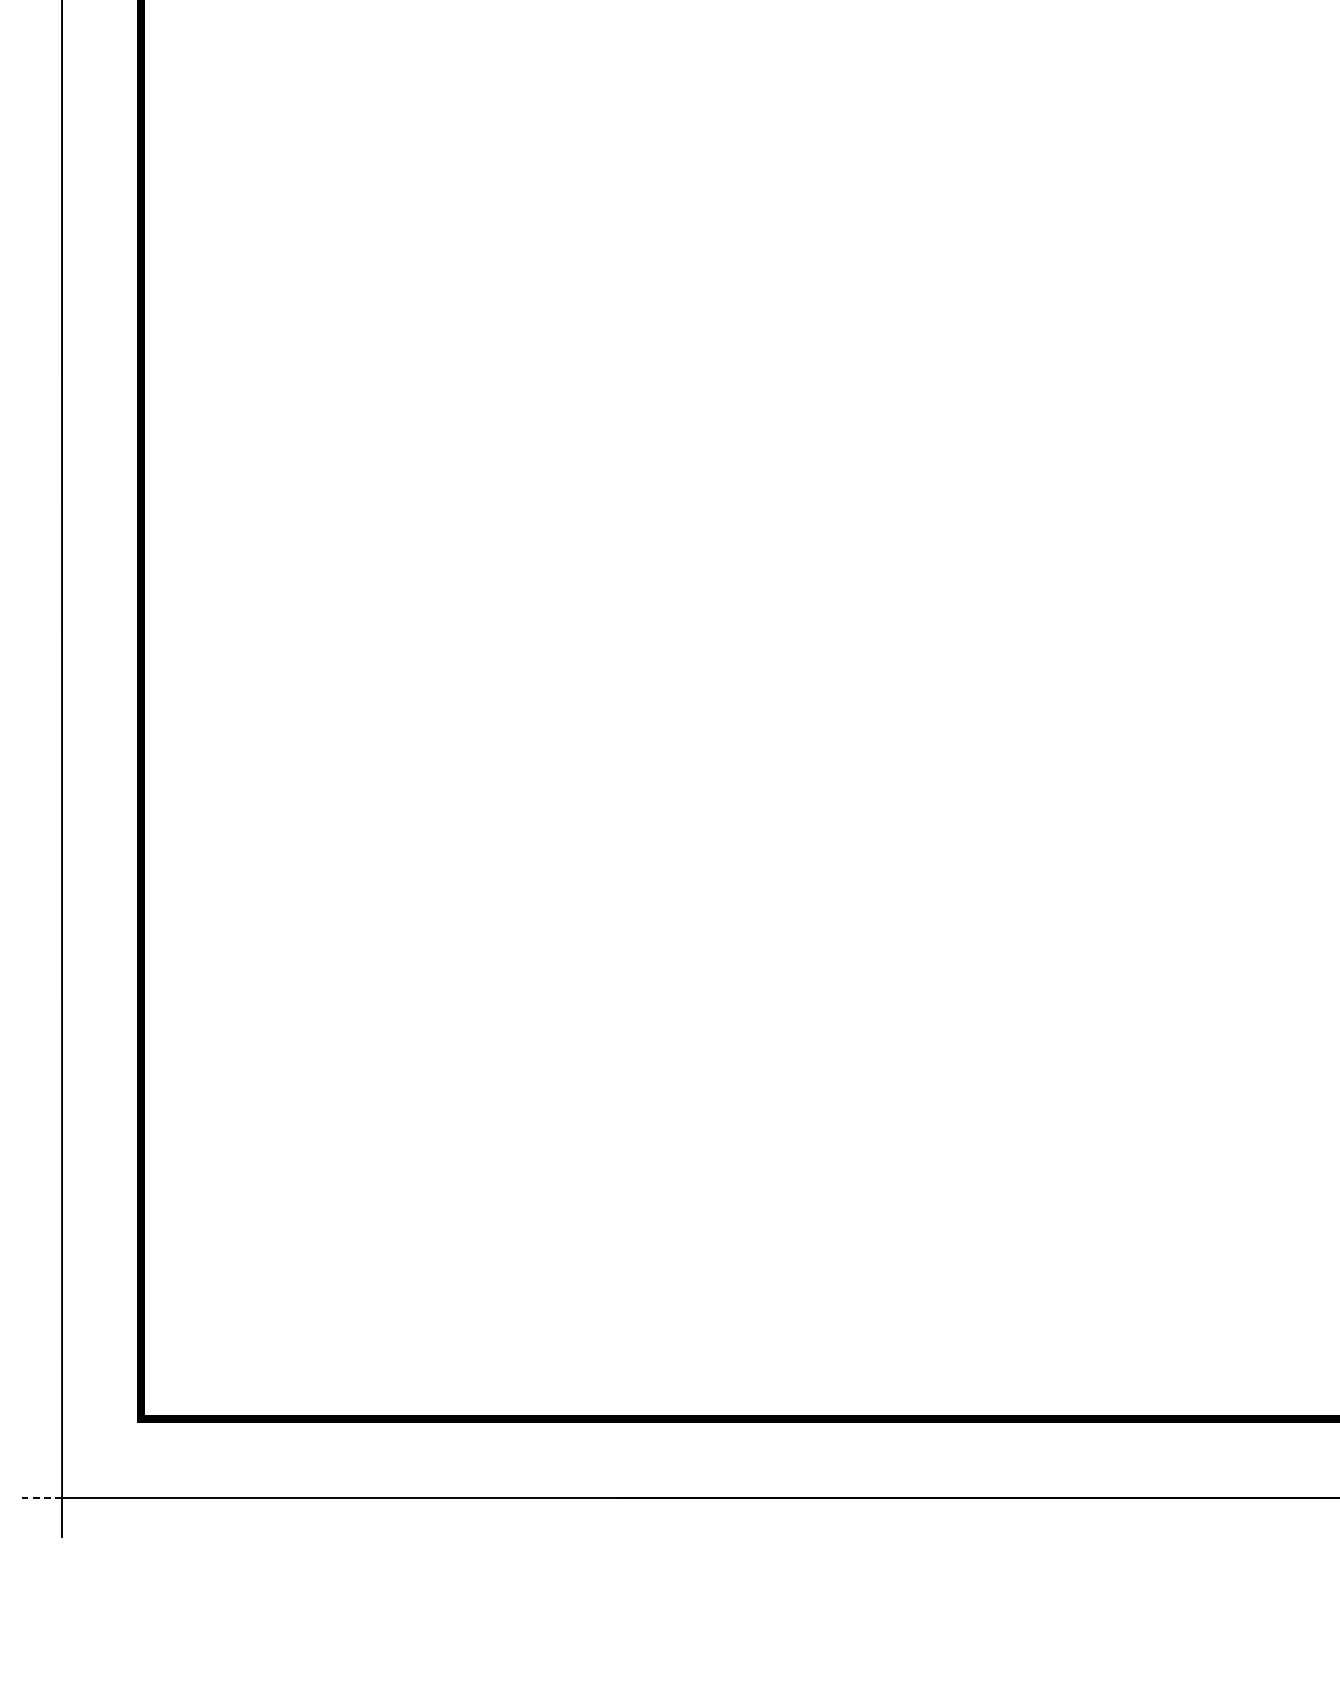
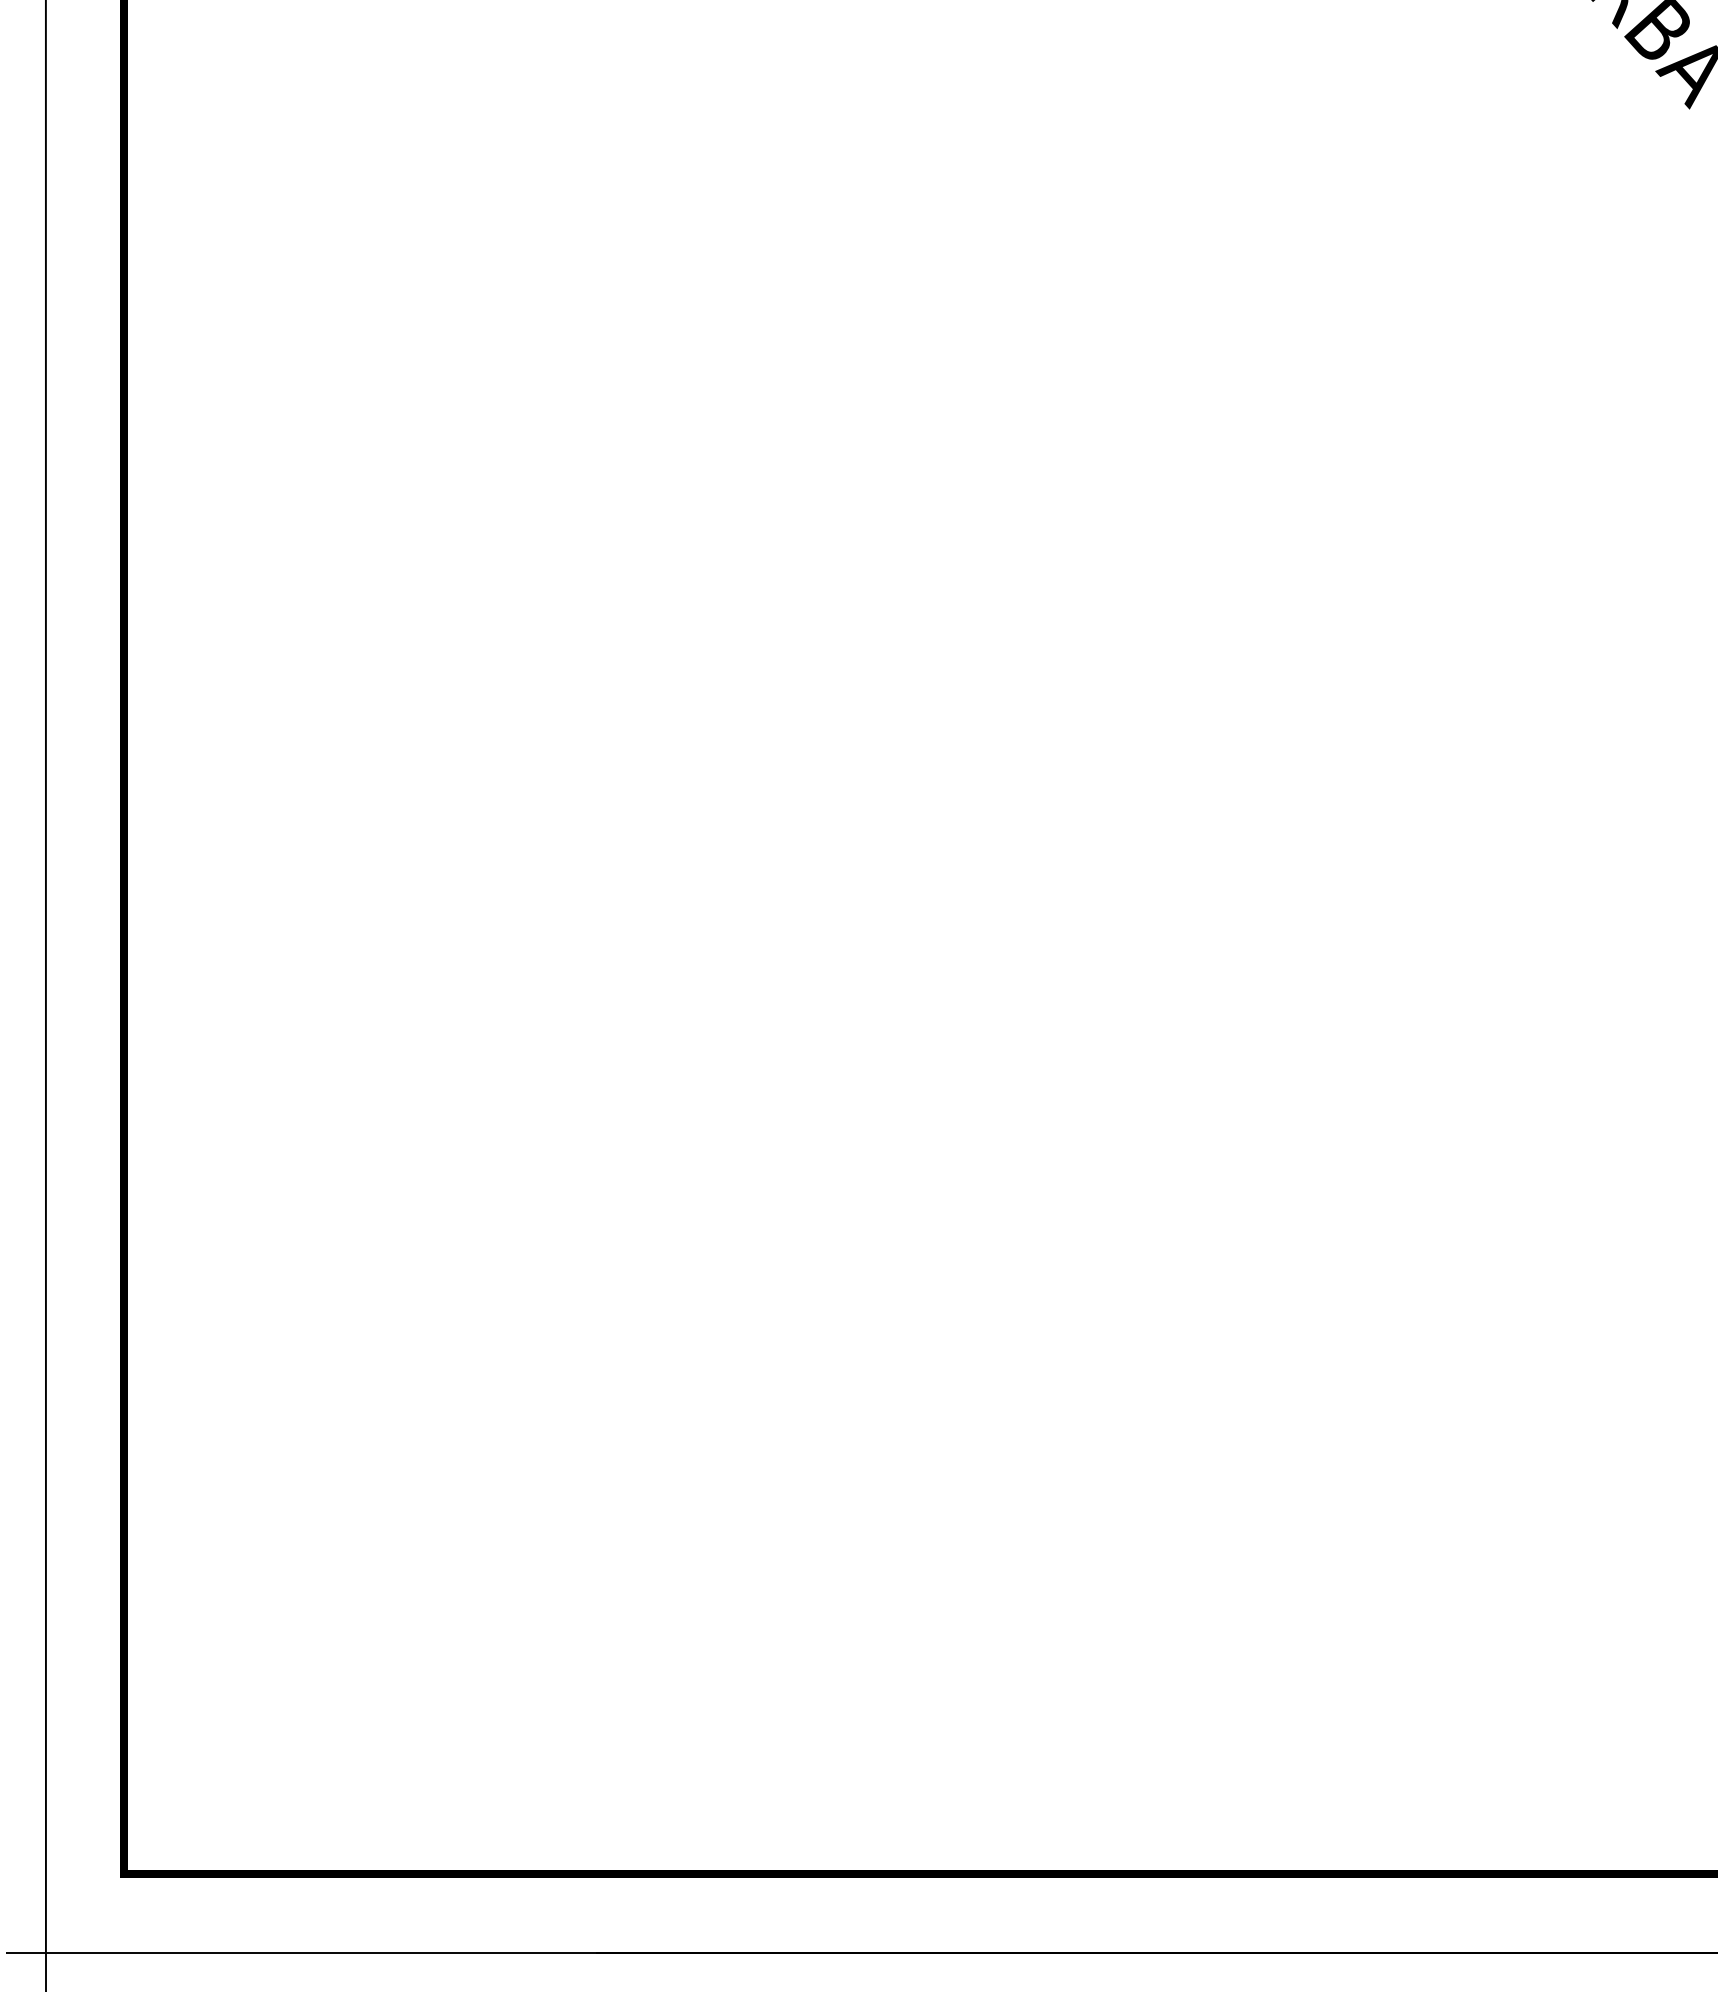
line: (41, 1497) -> (25, 1952), dashed -> solid

